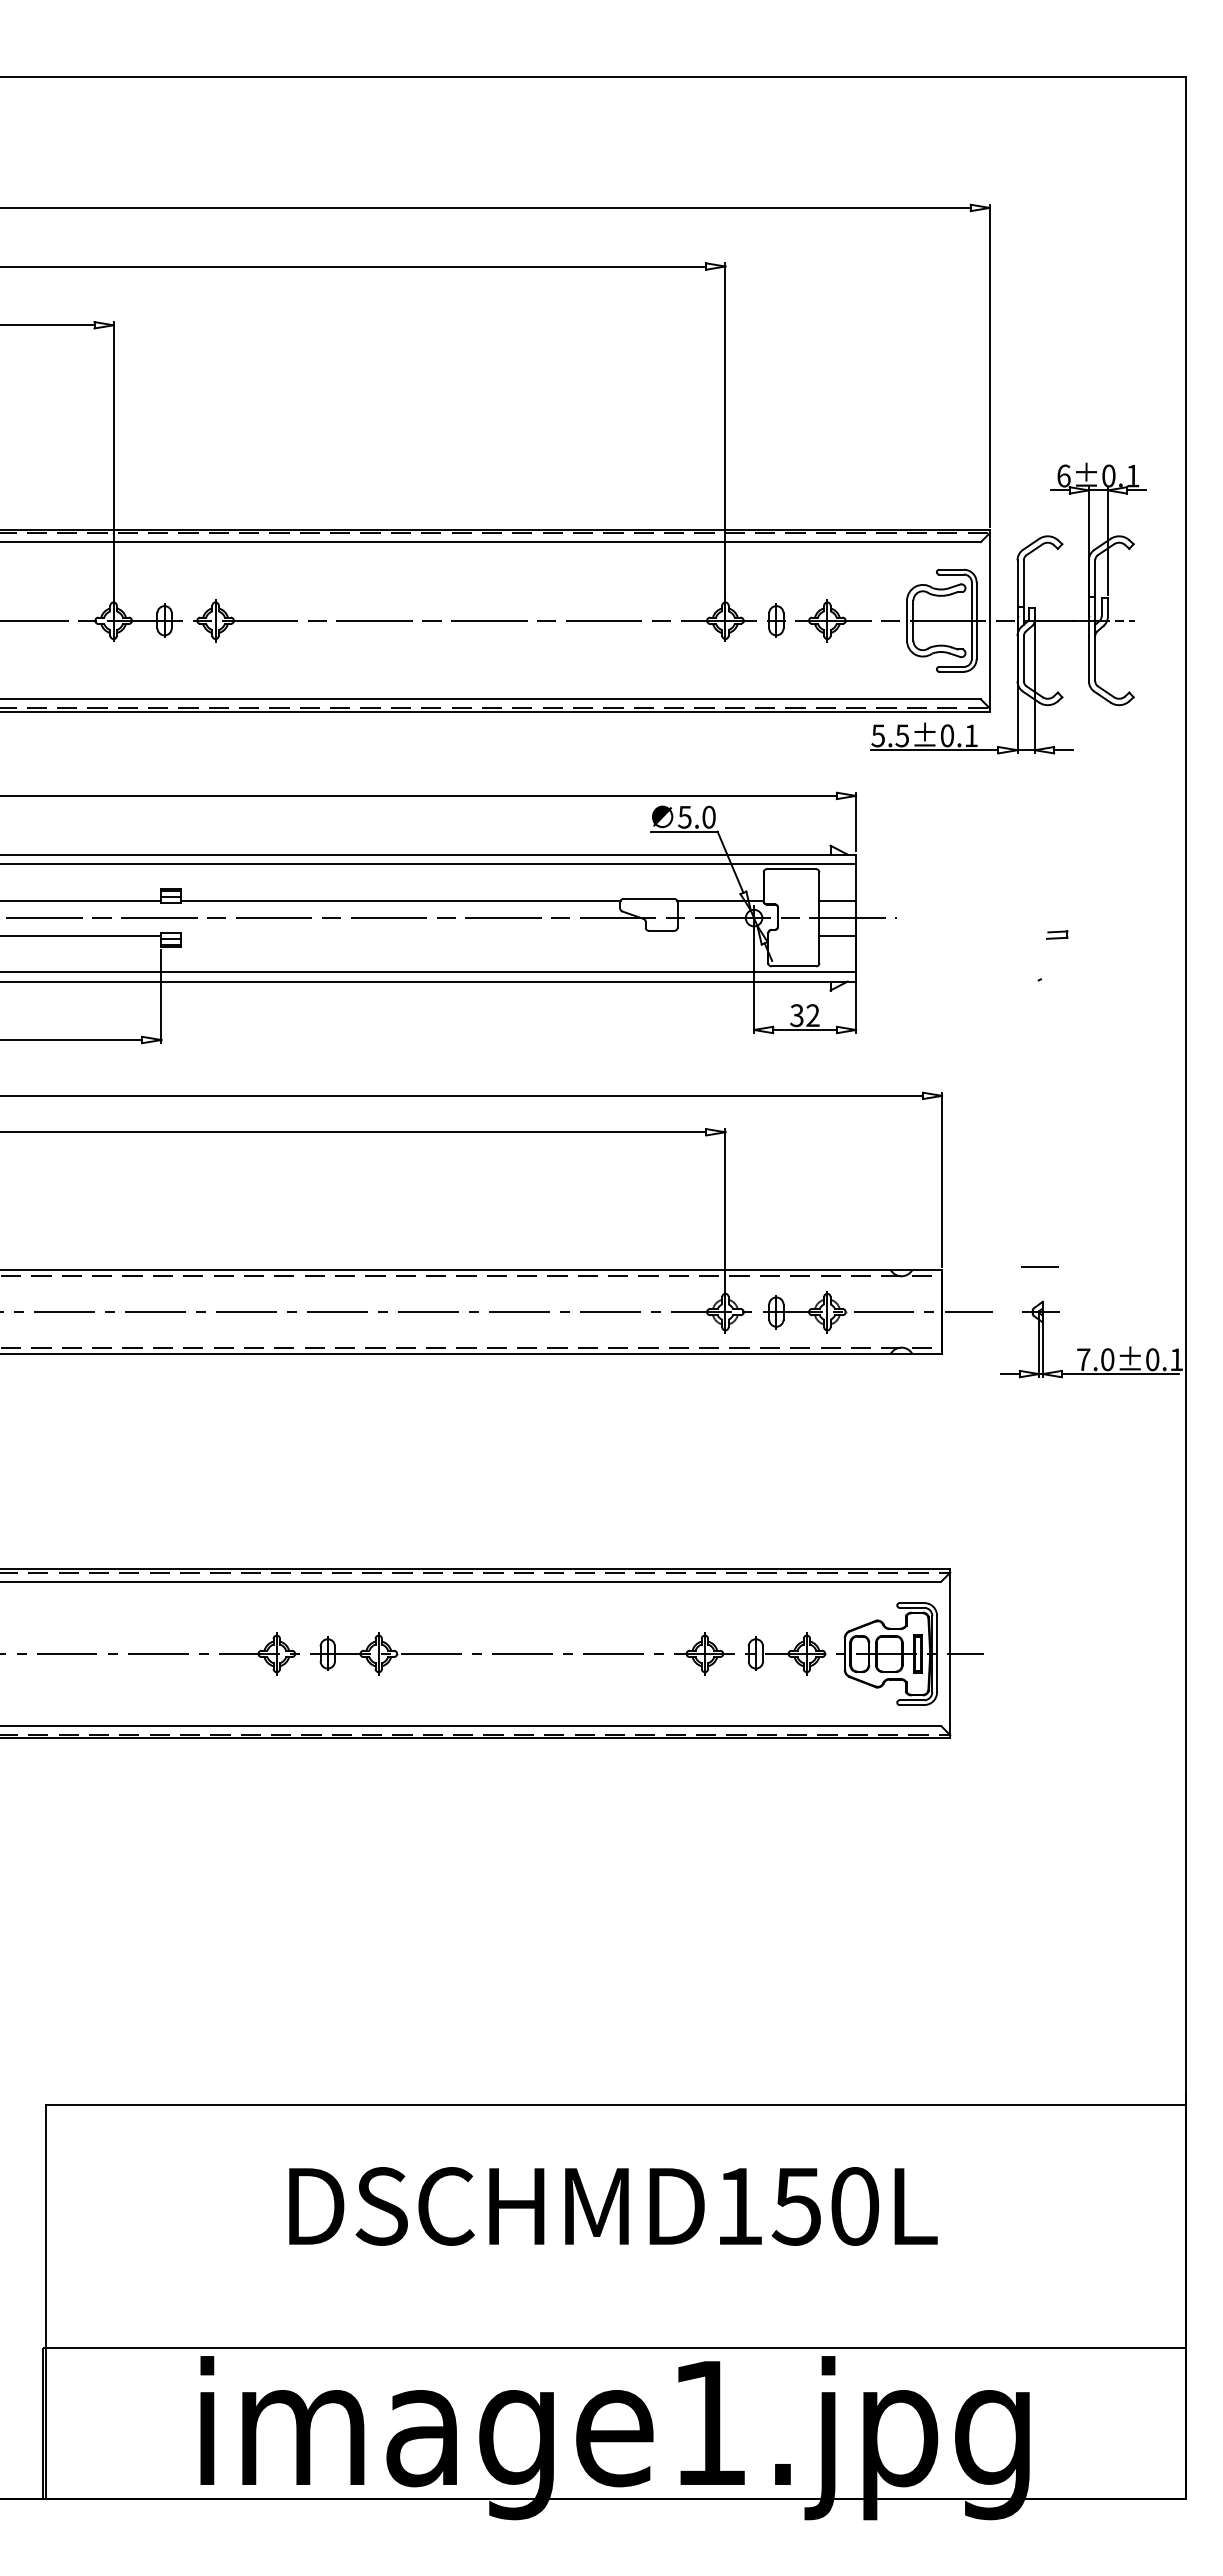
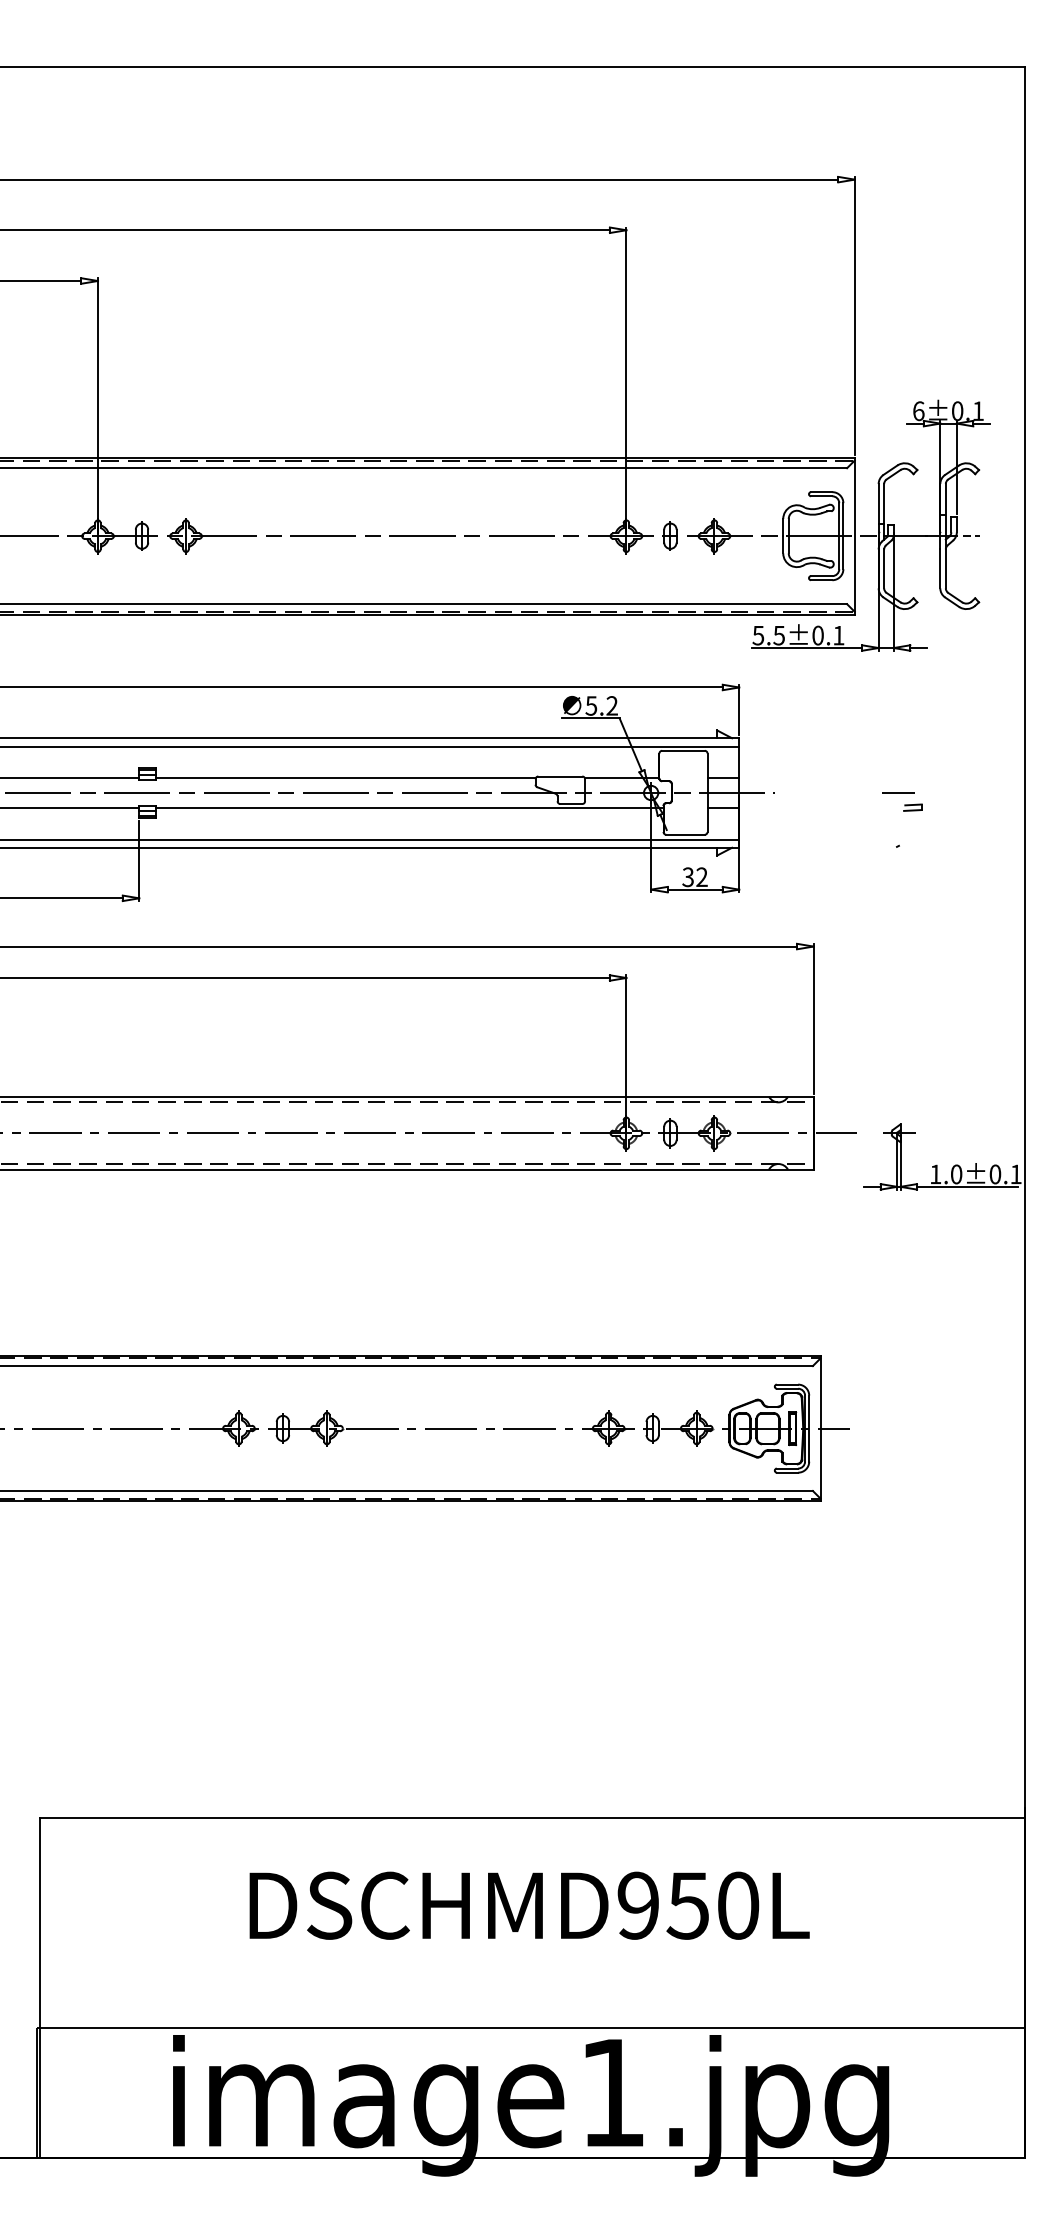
text: (708, 816) -> (611, 705), 5.0 -> 5.2
line: (474, 935) -> (409, 808), added
line: (1039, 1266) -> (897, 792), moved
text: (1083, 1359) -> (935, 1174), 7.0±0.1 -> 1.0±0.1
text: (738, 2206) -> (637, 1905), DSCHMD150L -> DSCHMD950L

